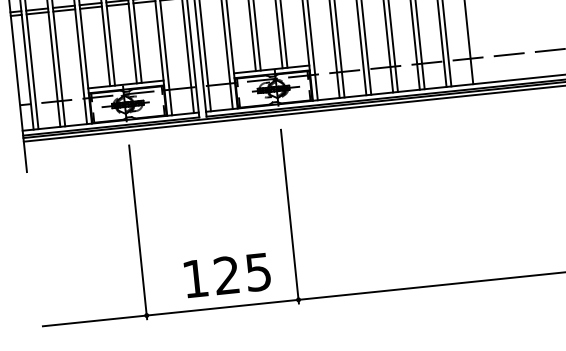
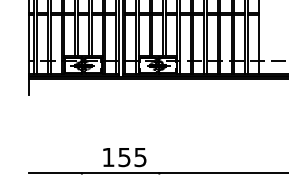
line: (290, 215) -> (159, 130), removed
line: (137, 231) -> (81, 130), removed
text: (226, 275) -> (124, 157), 125 -> 155

